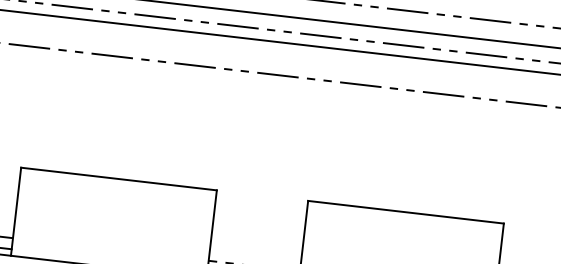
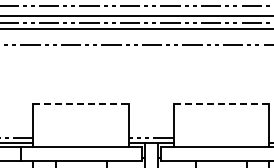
line: (119, 179) -> (81, 103), solid -> dashed
line: (405, 212) -> (221, 103), solid -> dashed

